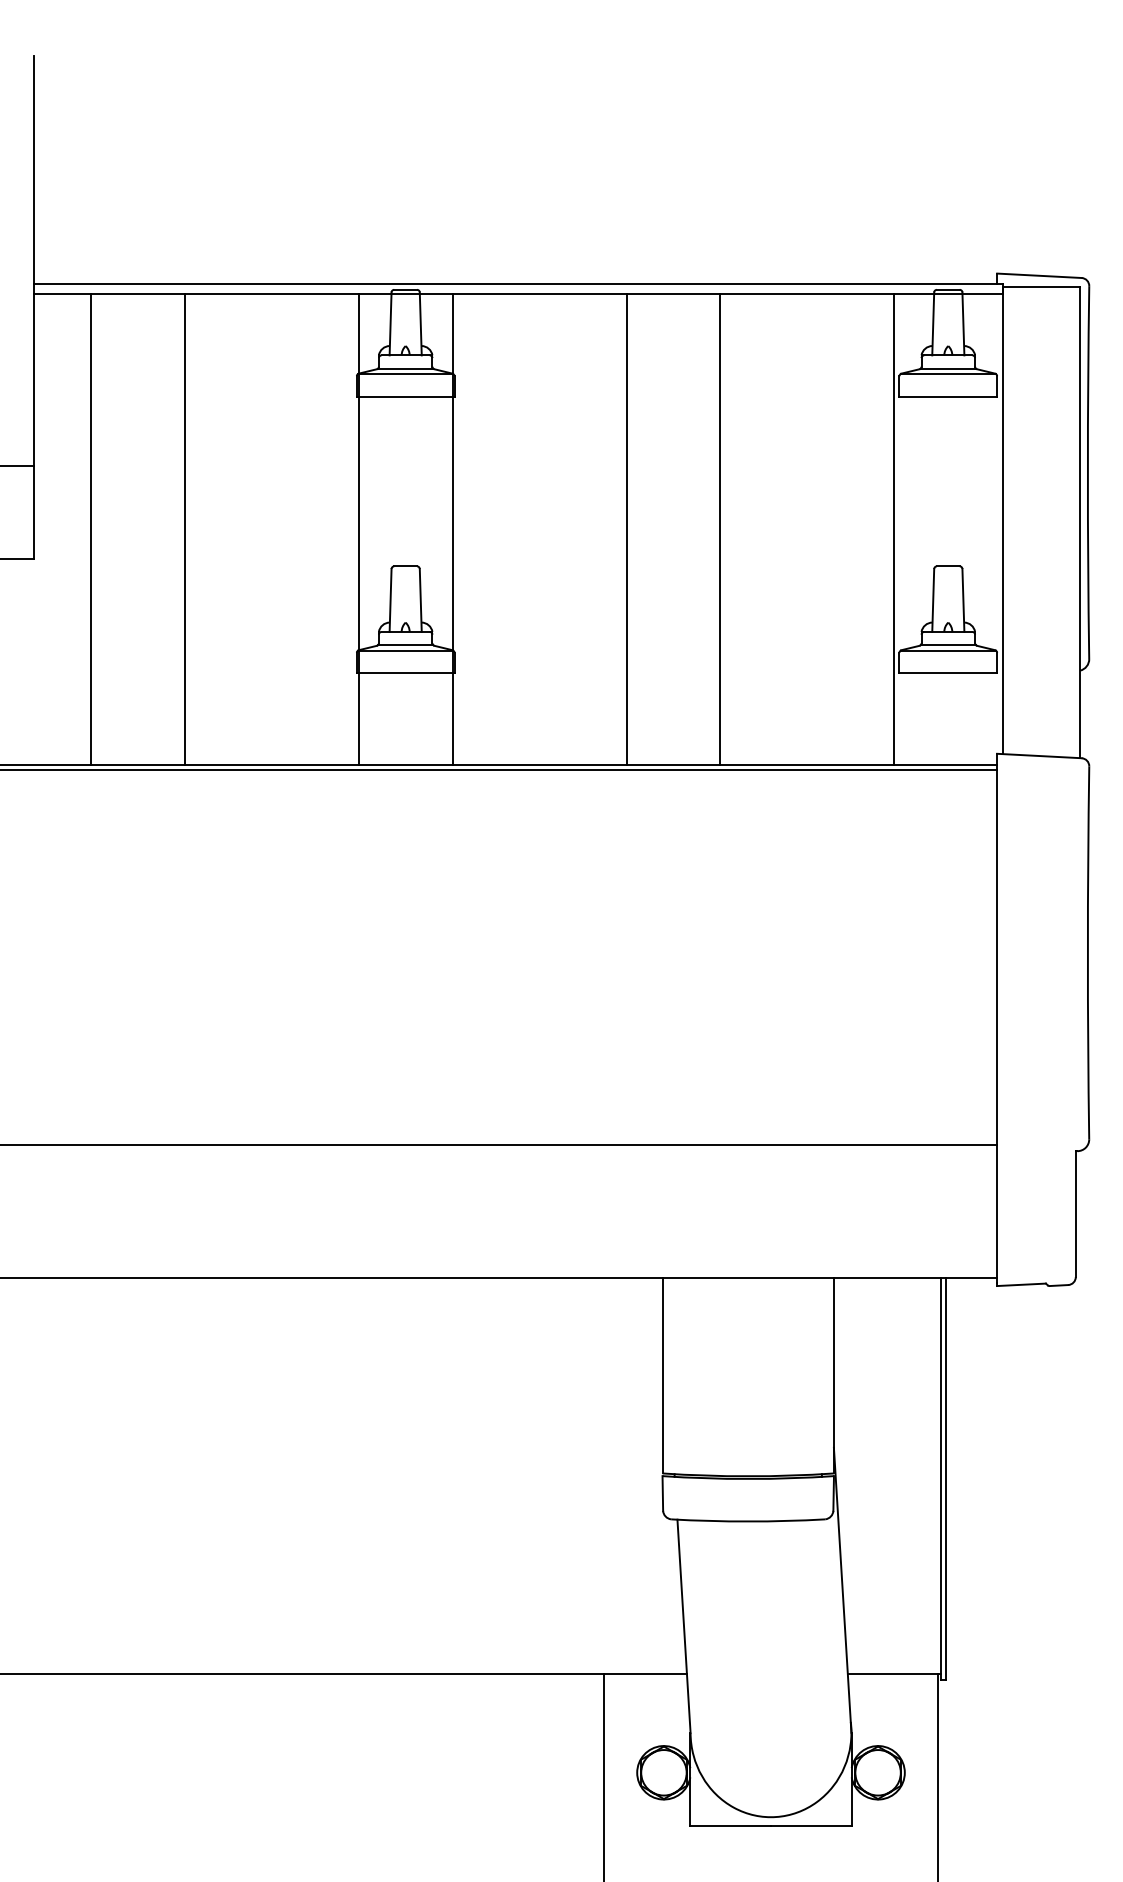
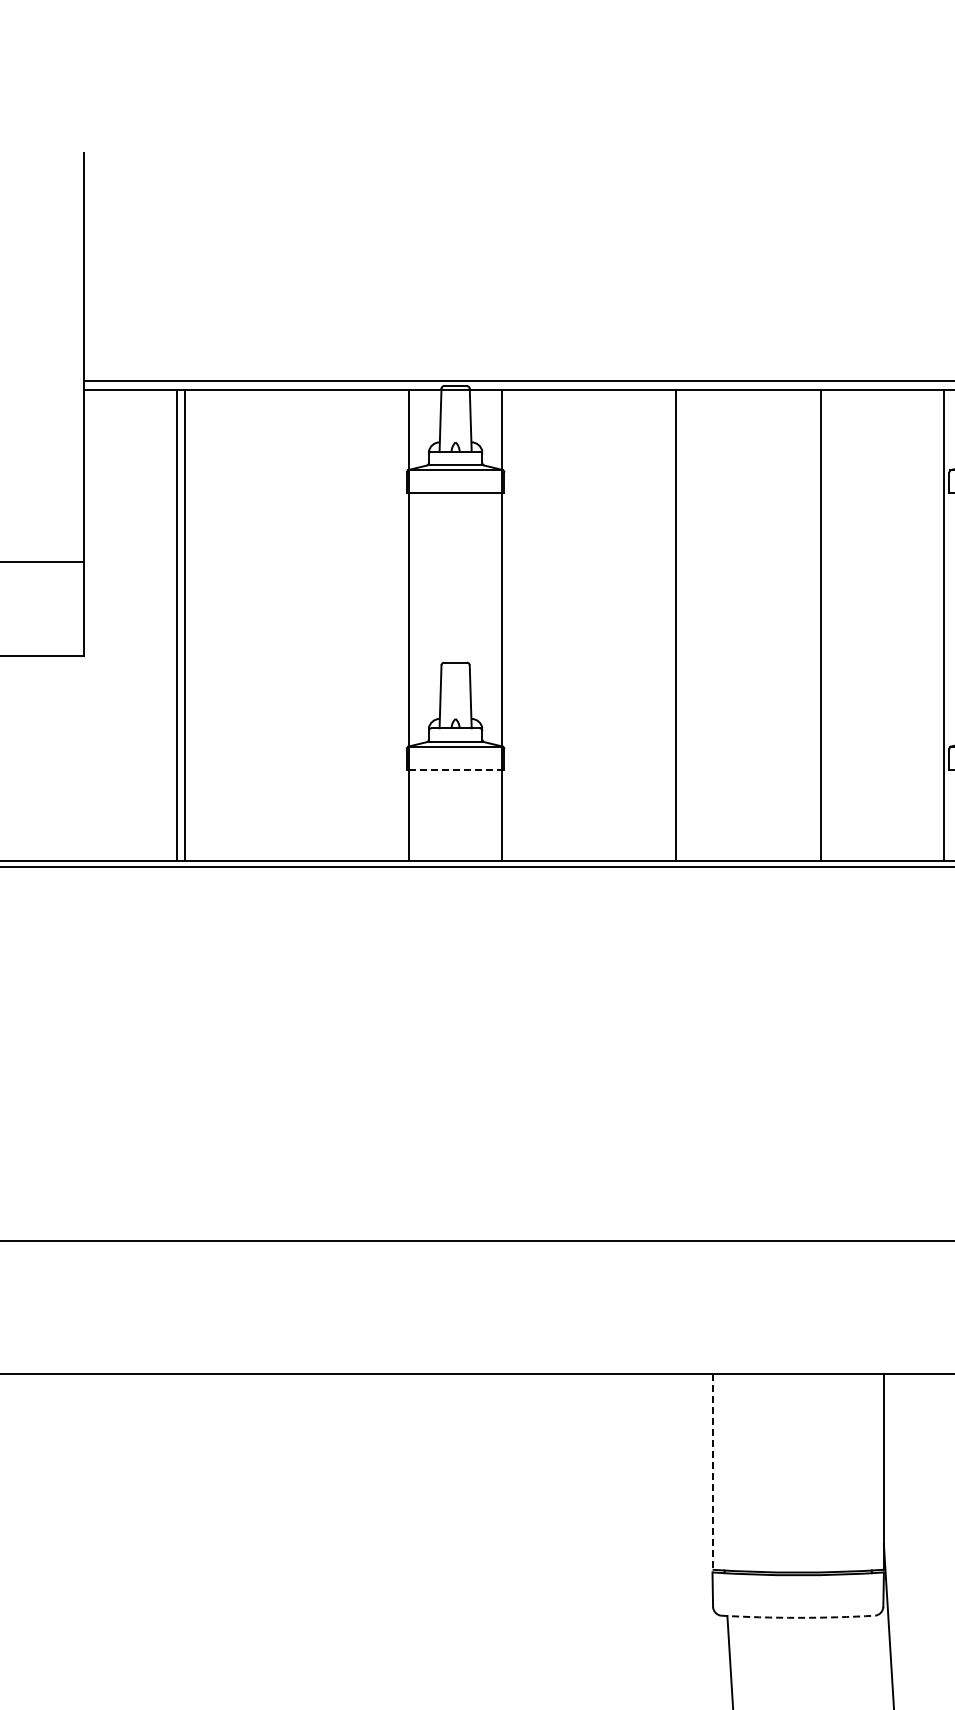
line: (91, 529) -> (177, 625), moved
line: (184, 529) -> (184, 625), moved
line: (720, 529) -> (821, 625), moved
line: (405, 673) -> (455, 769), solid -> dashed
line: (662, 1375) -> (712, 1471), solid -> dashed
arc: (748, 1521) -> (798, 1617), solid -> dashed

